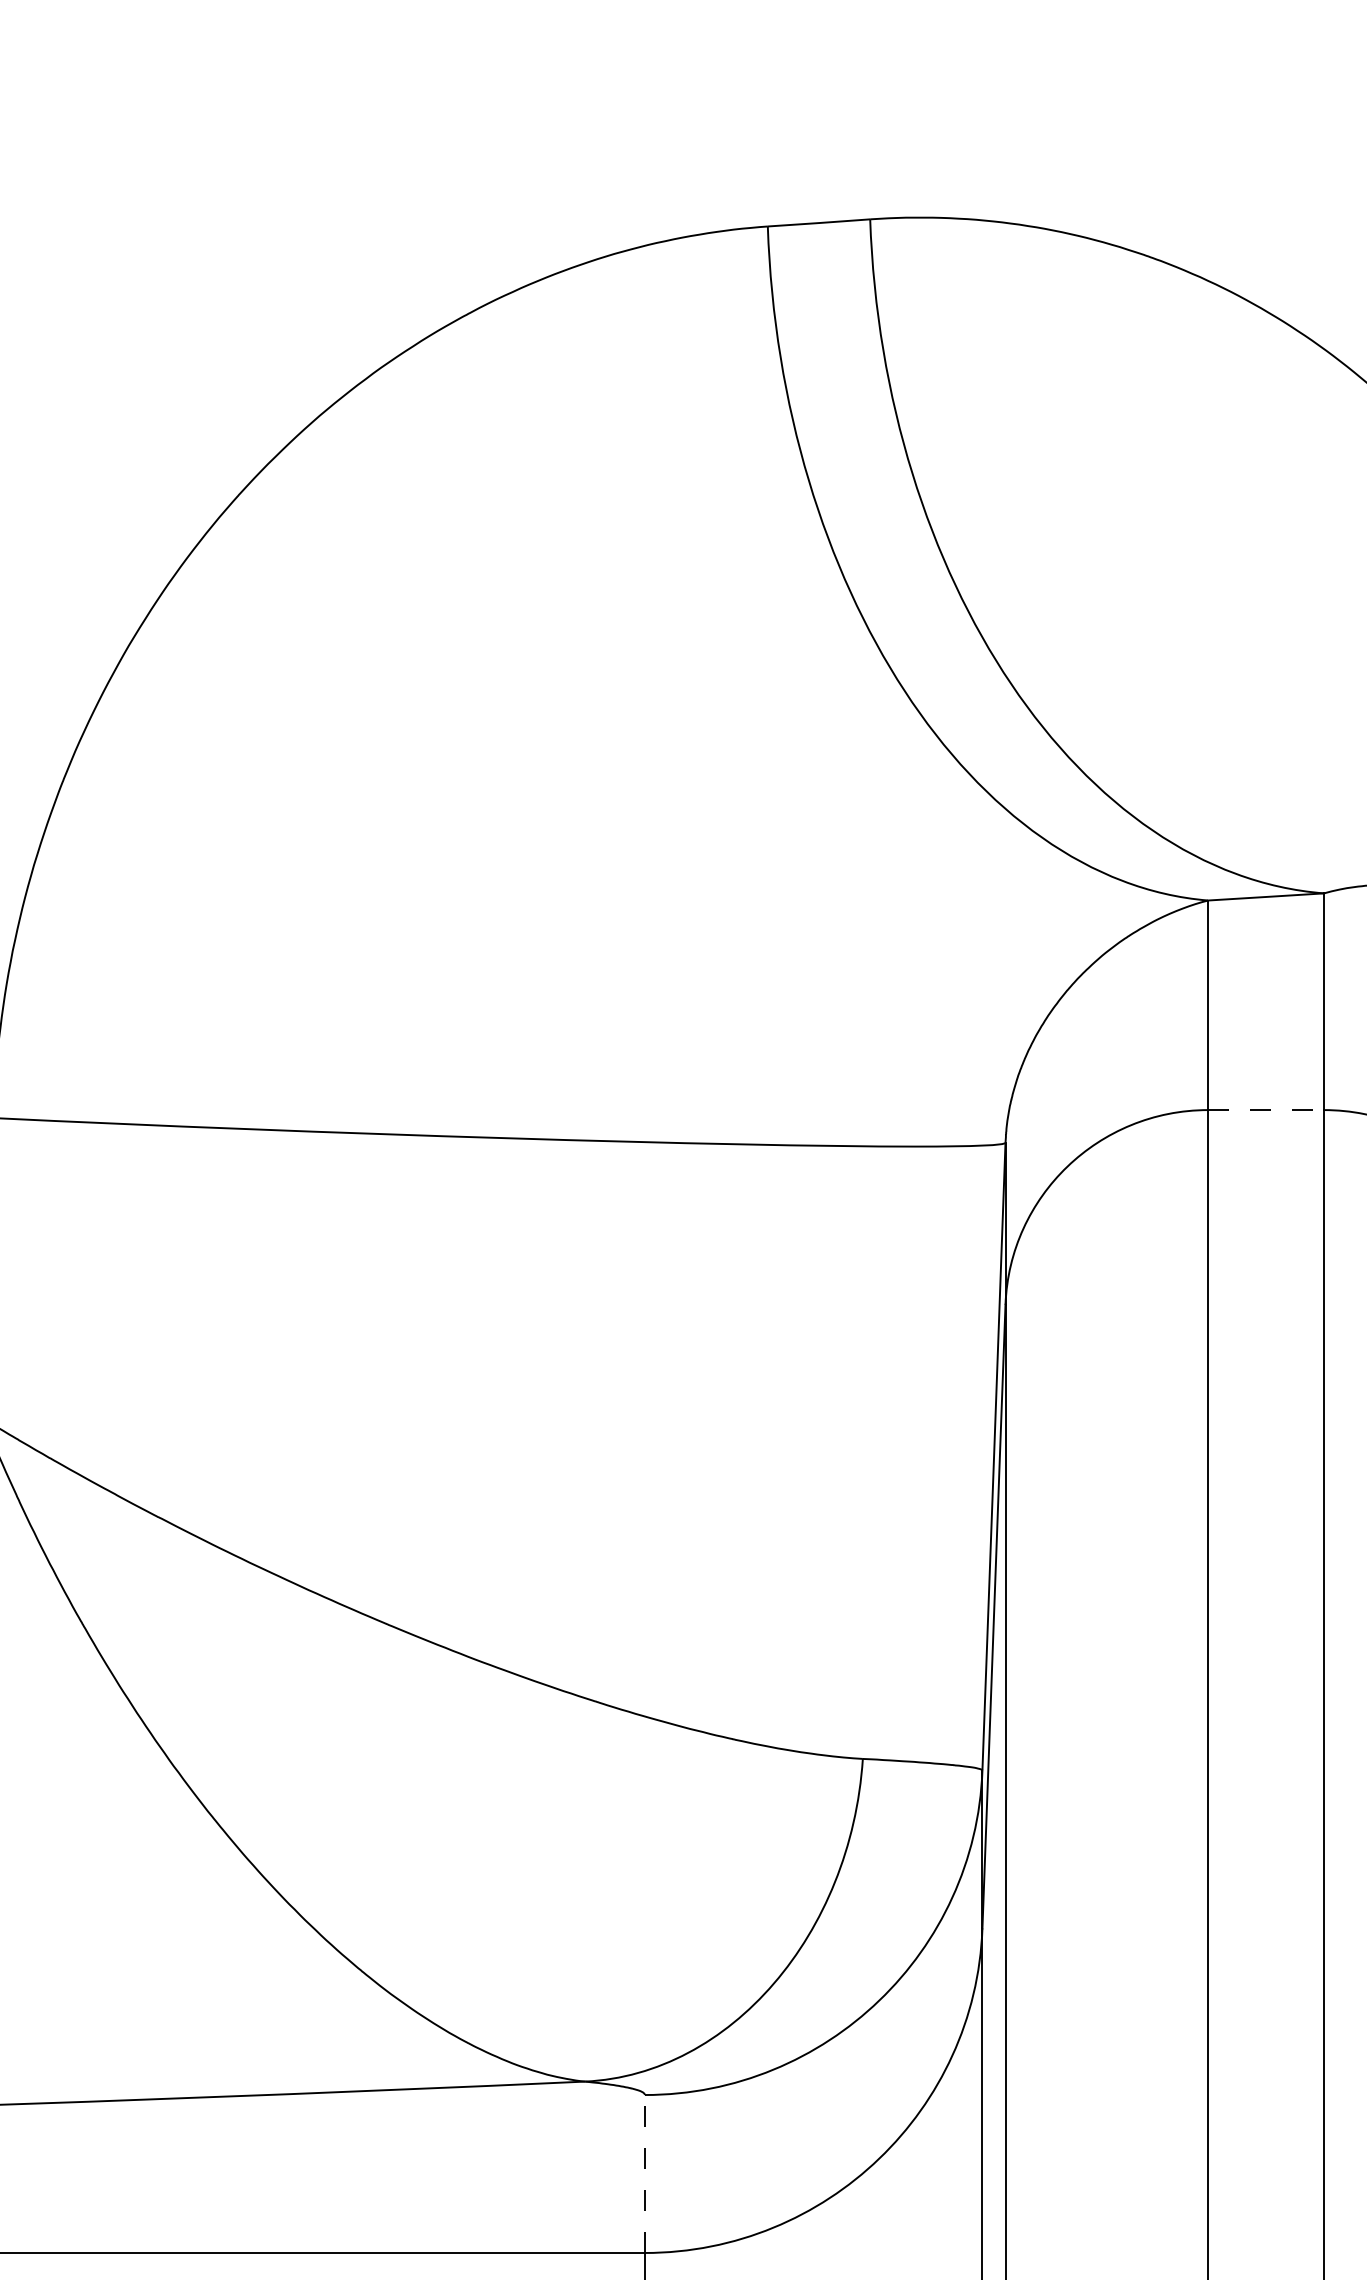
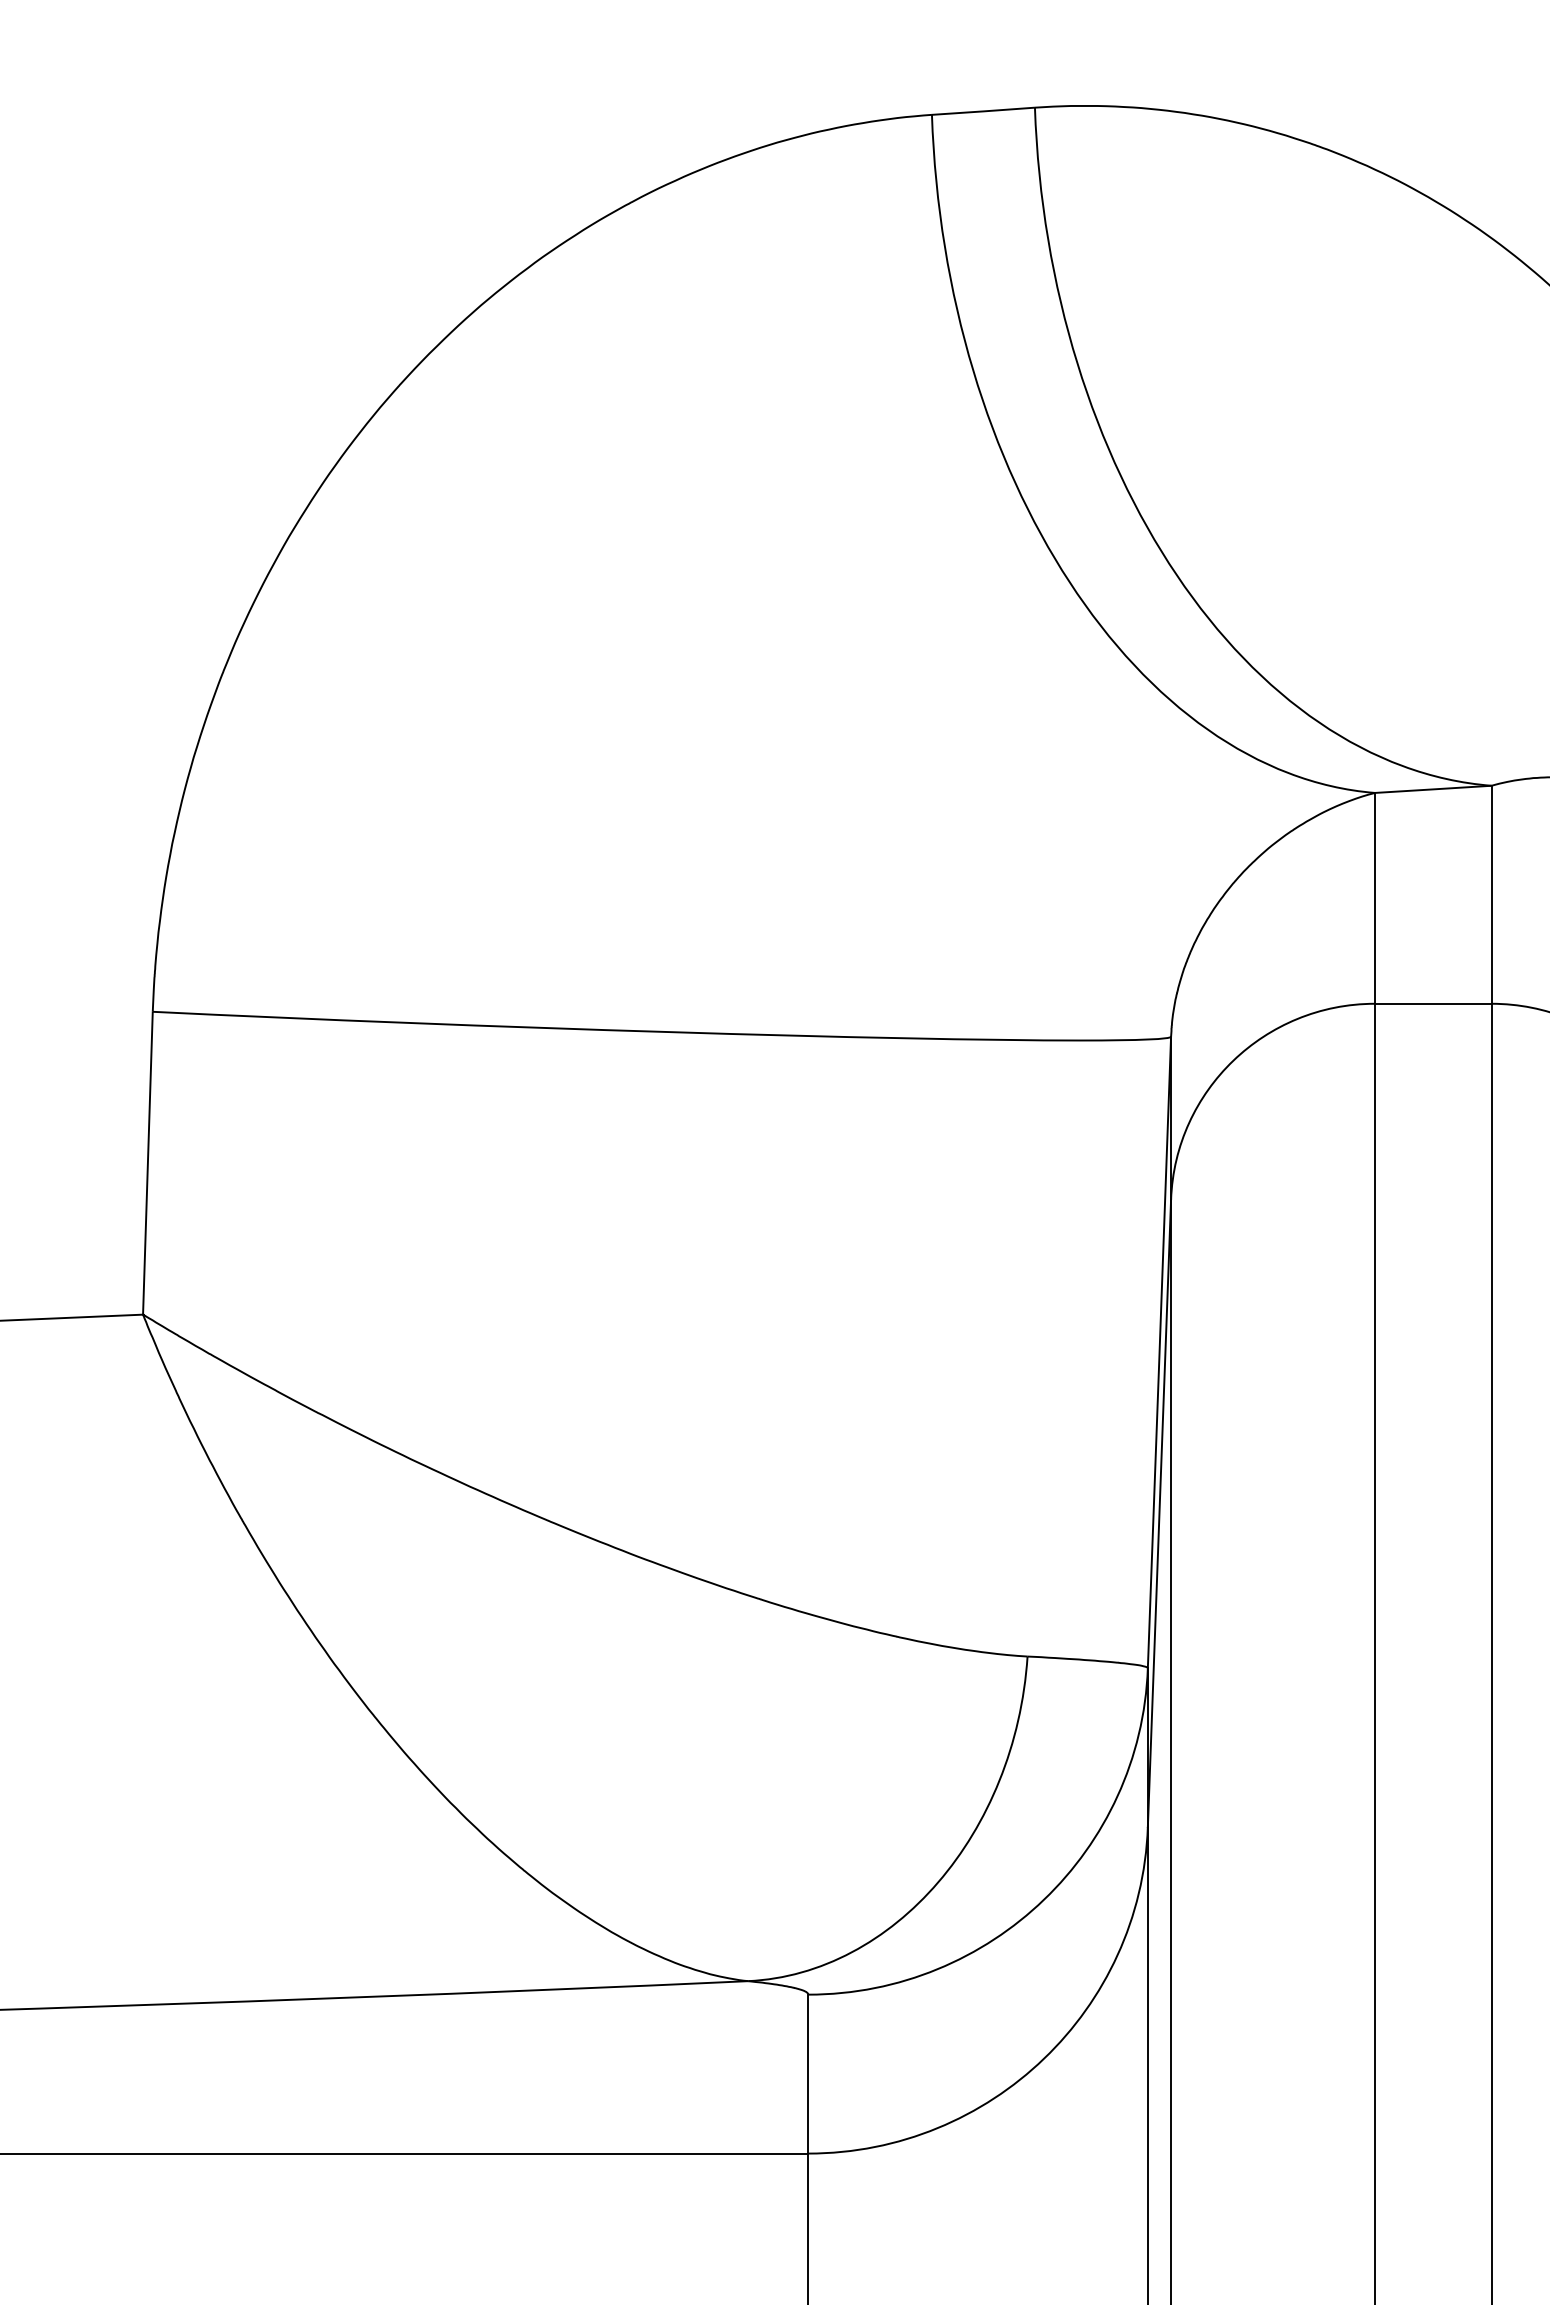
line: (1266, 1109) -> (1433, 1003), dashed -> solid
line: (645, 2173) -> (808, 2073), dashed -> solid

